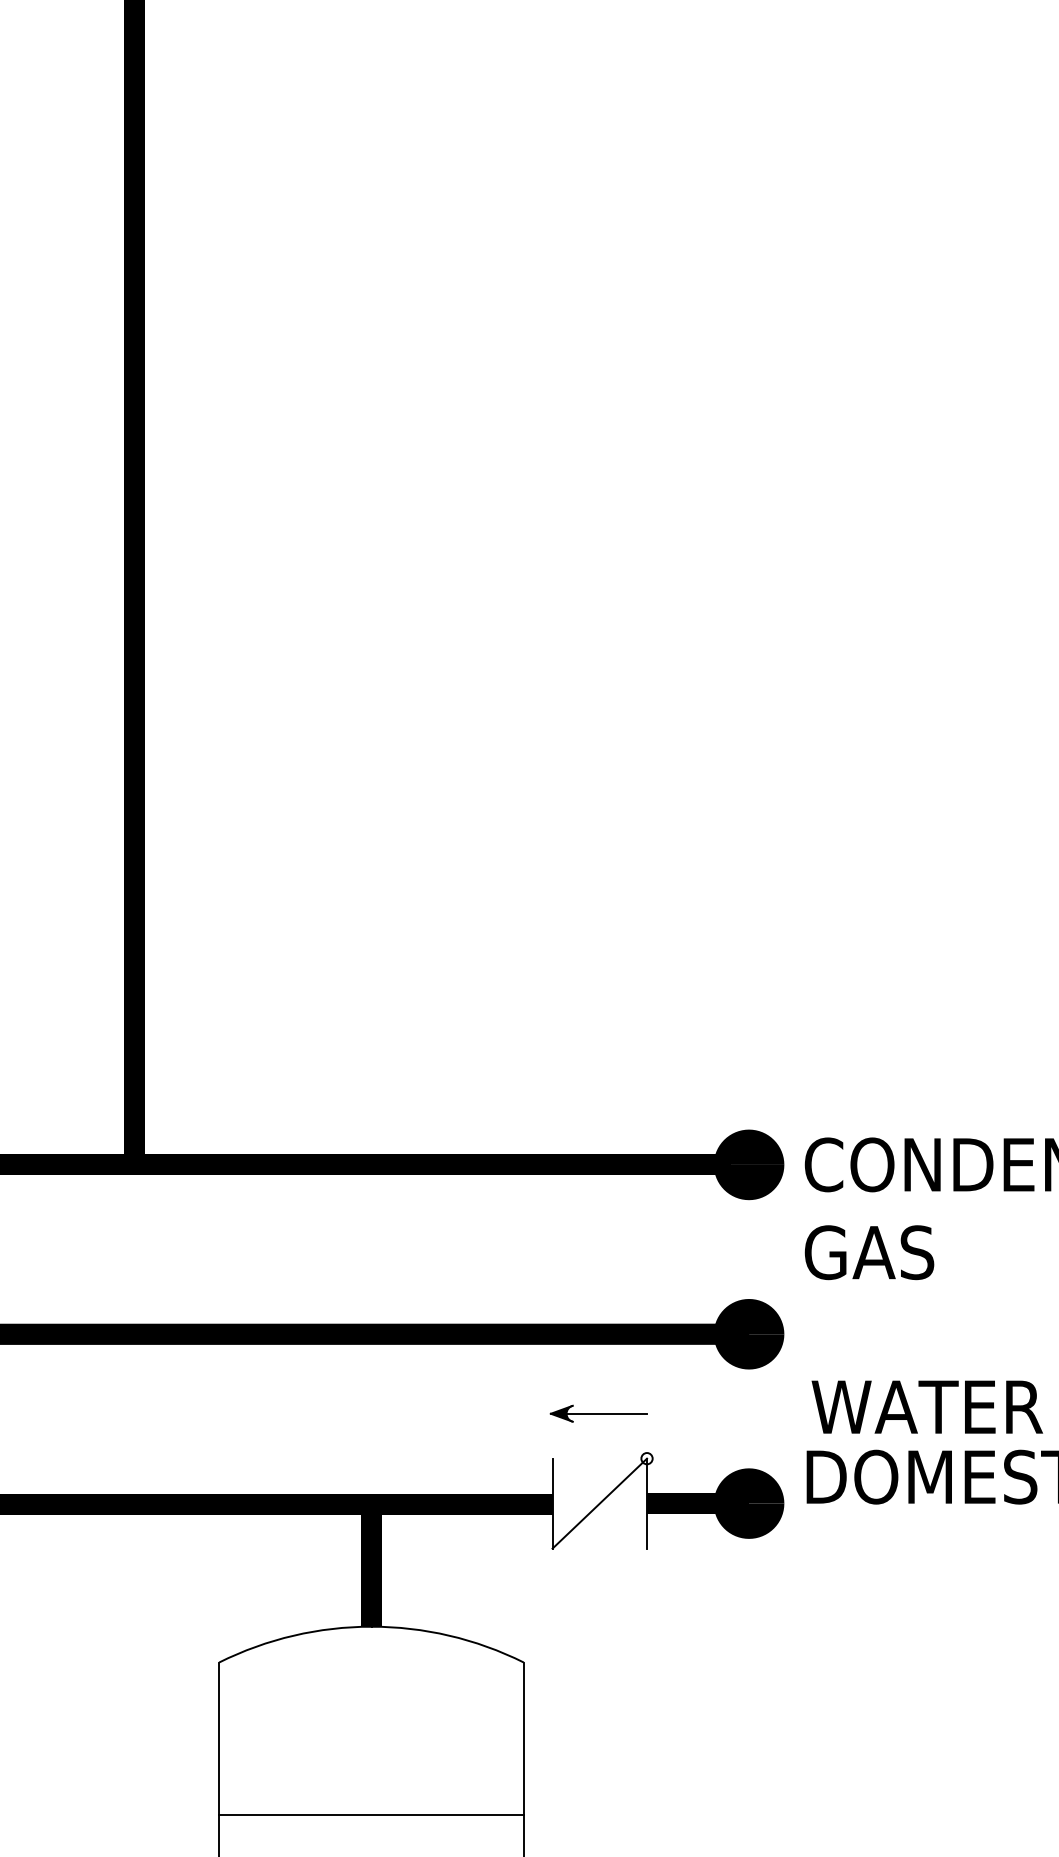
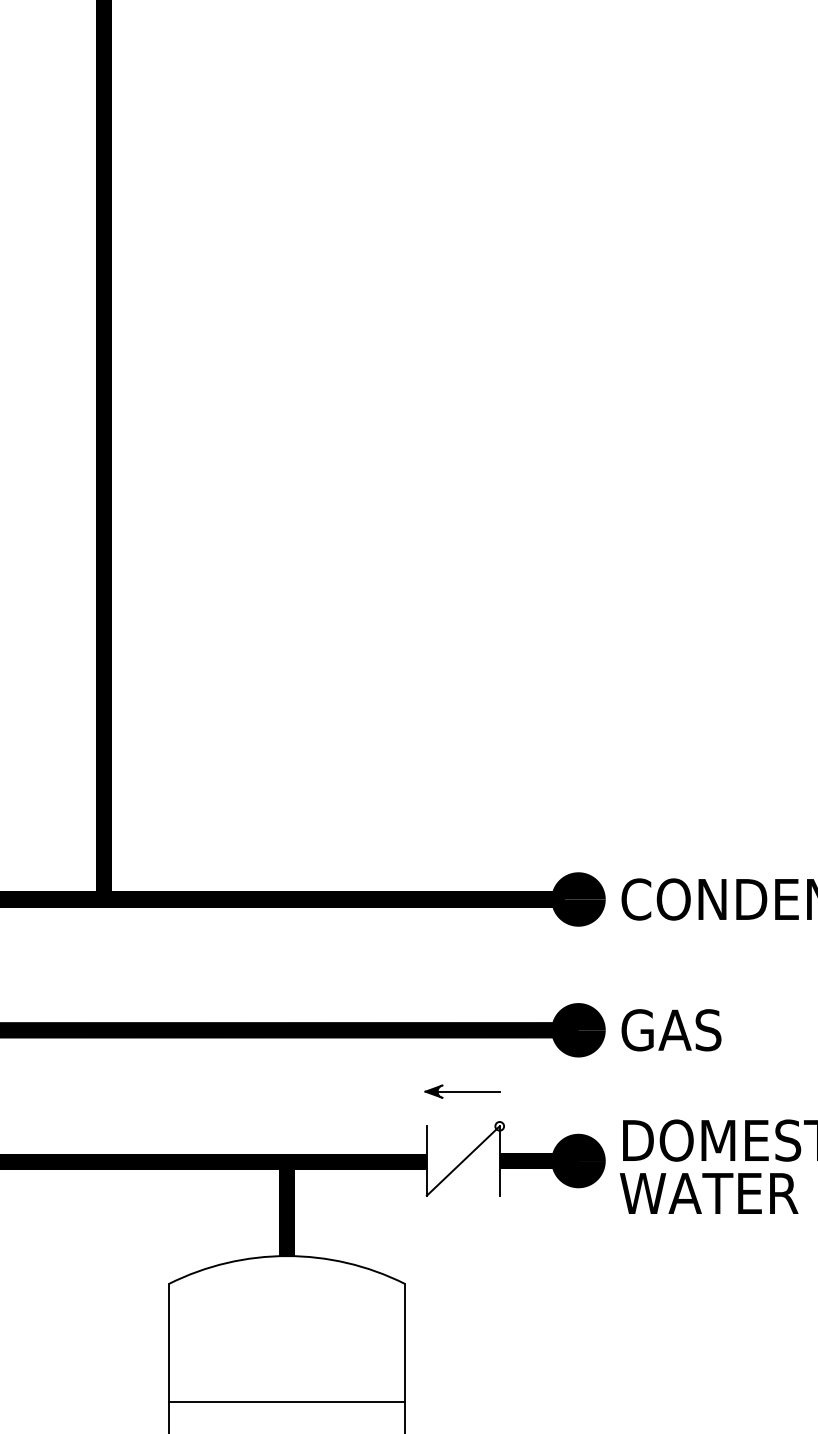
text: (869, 1252) -> (671, 1030), moved
text: (926, 1407) -> (708, 1193), moved

